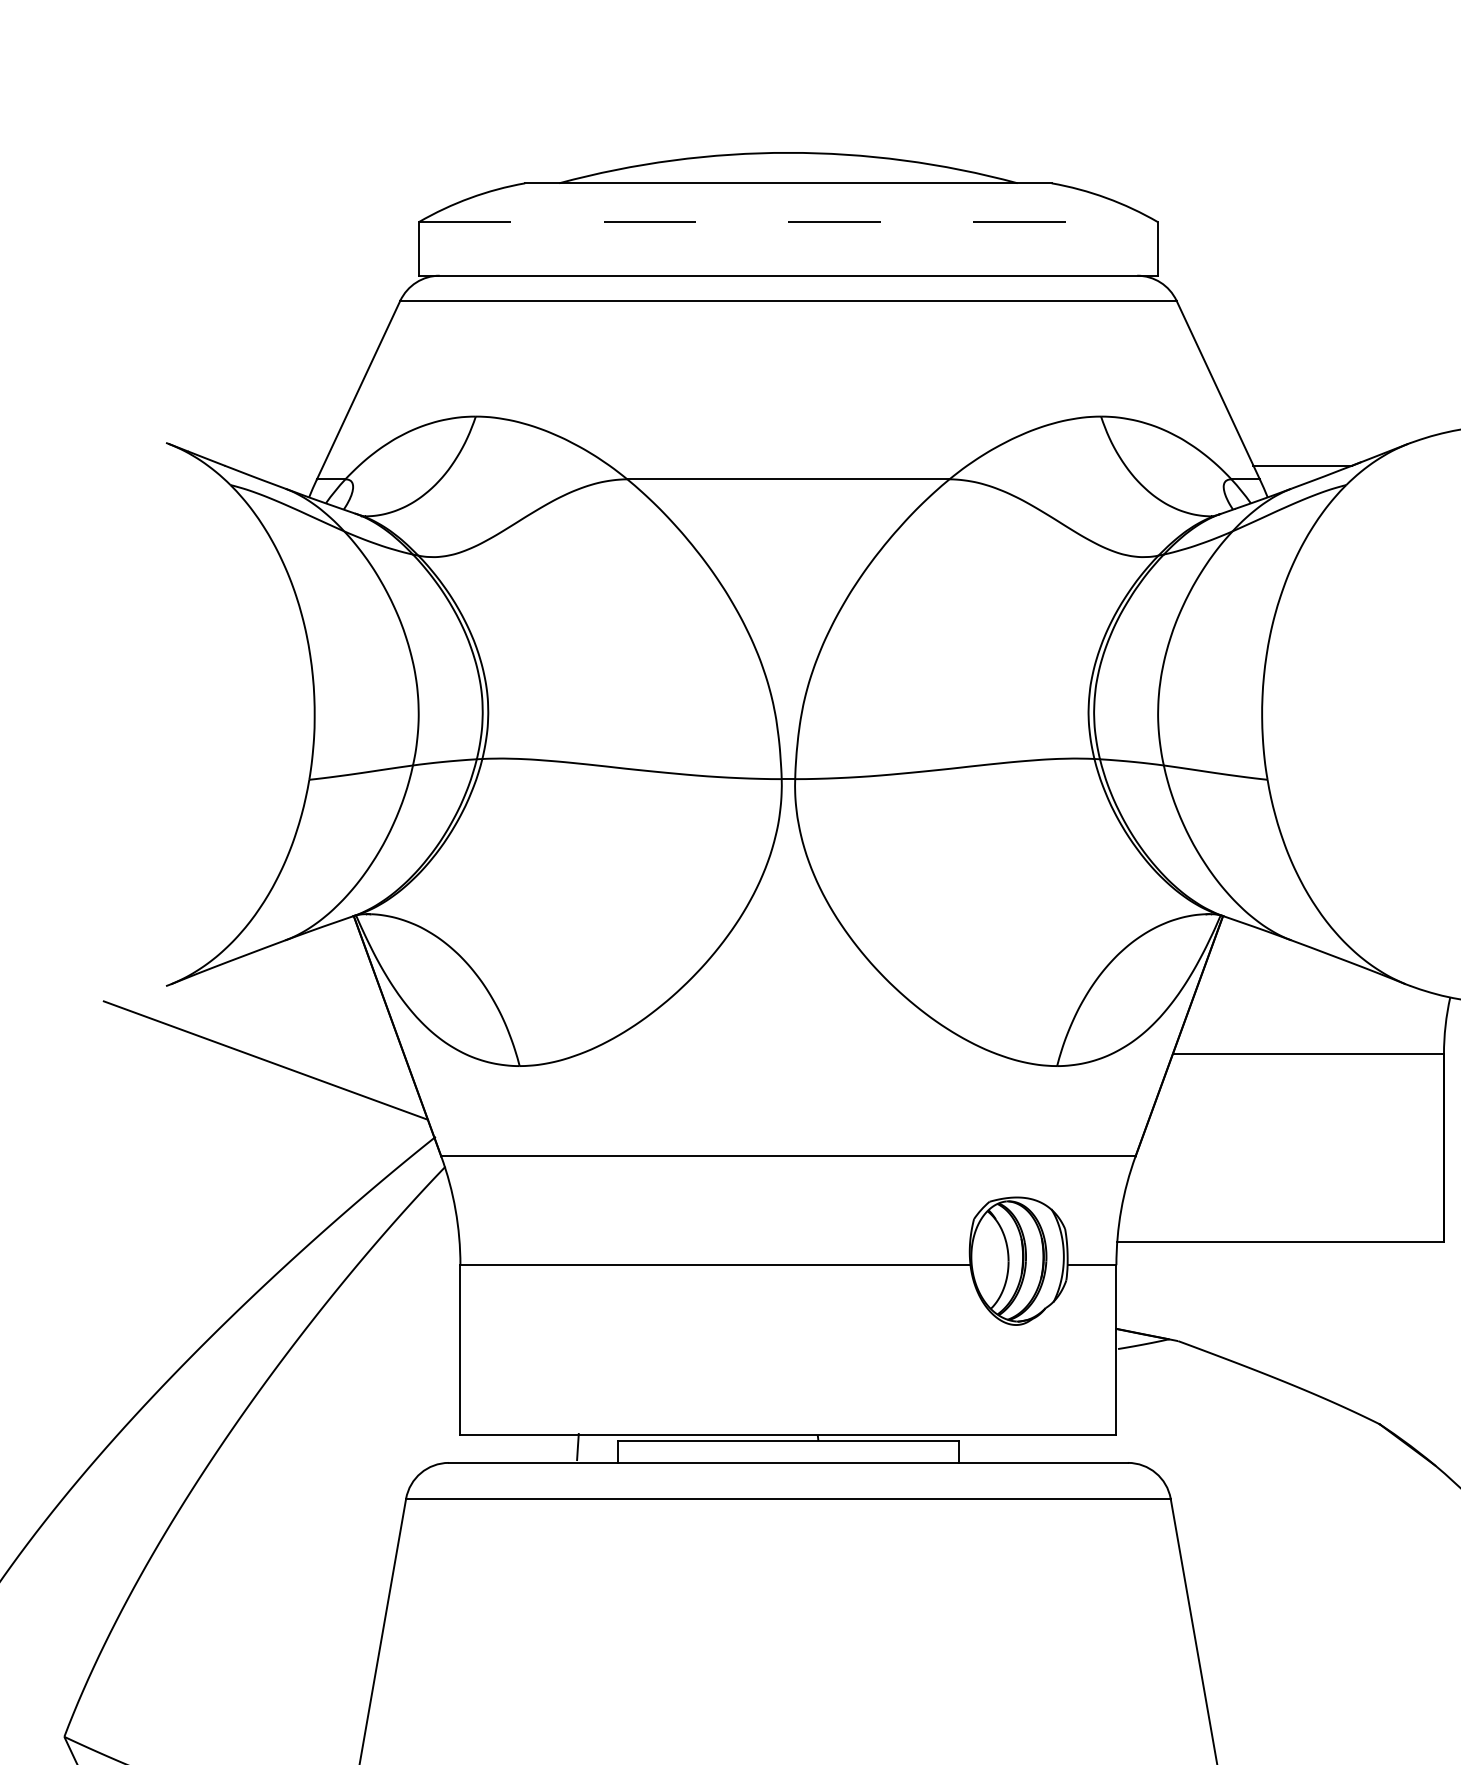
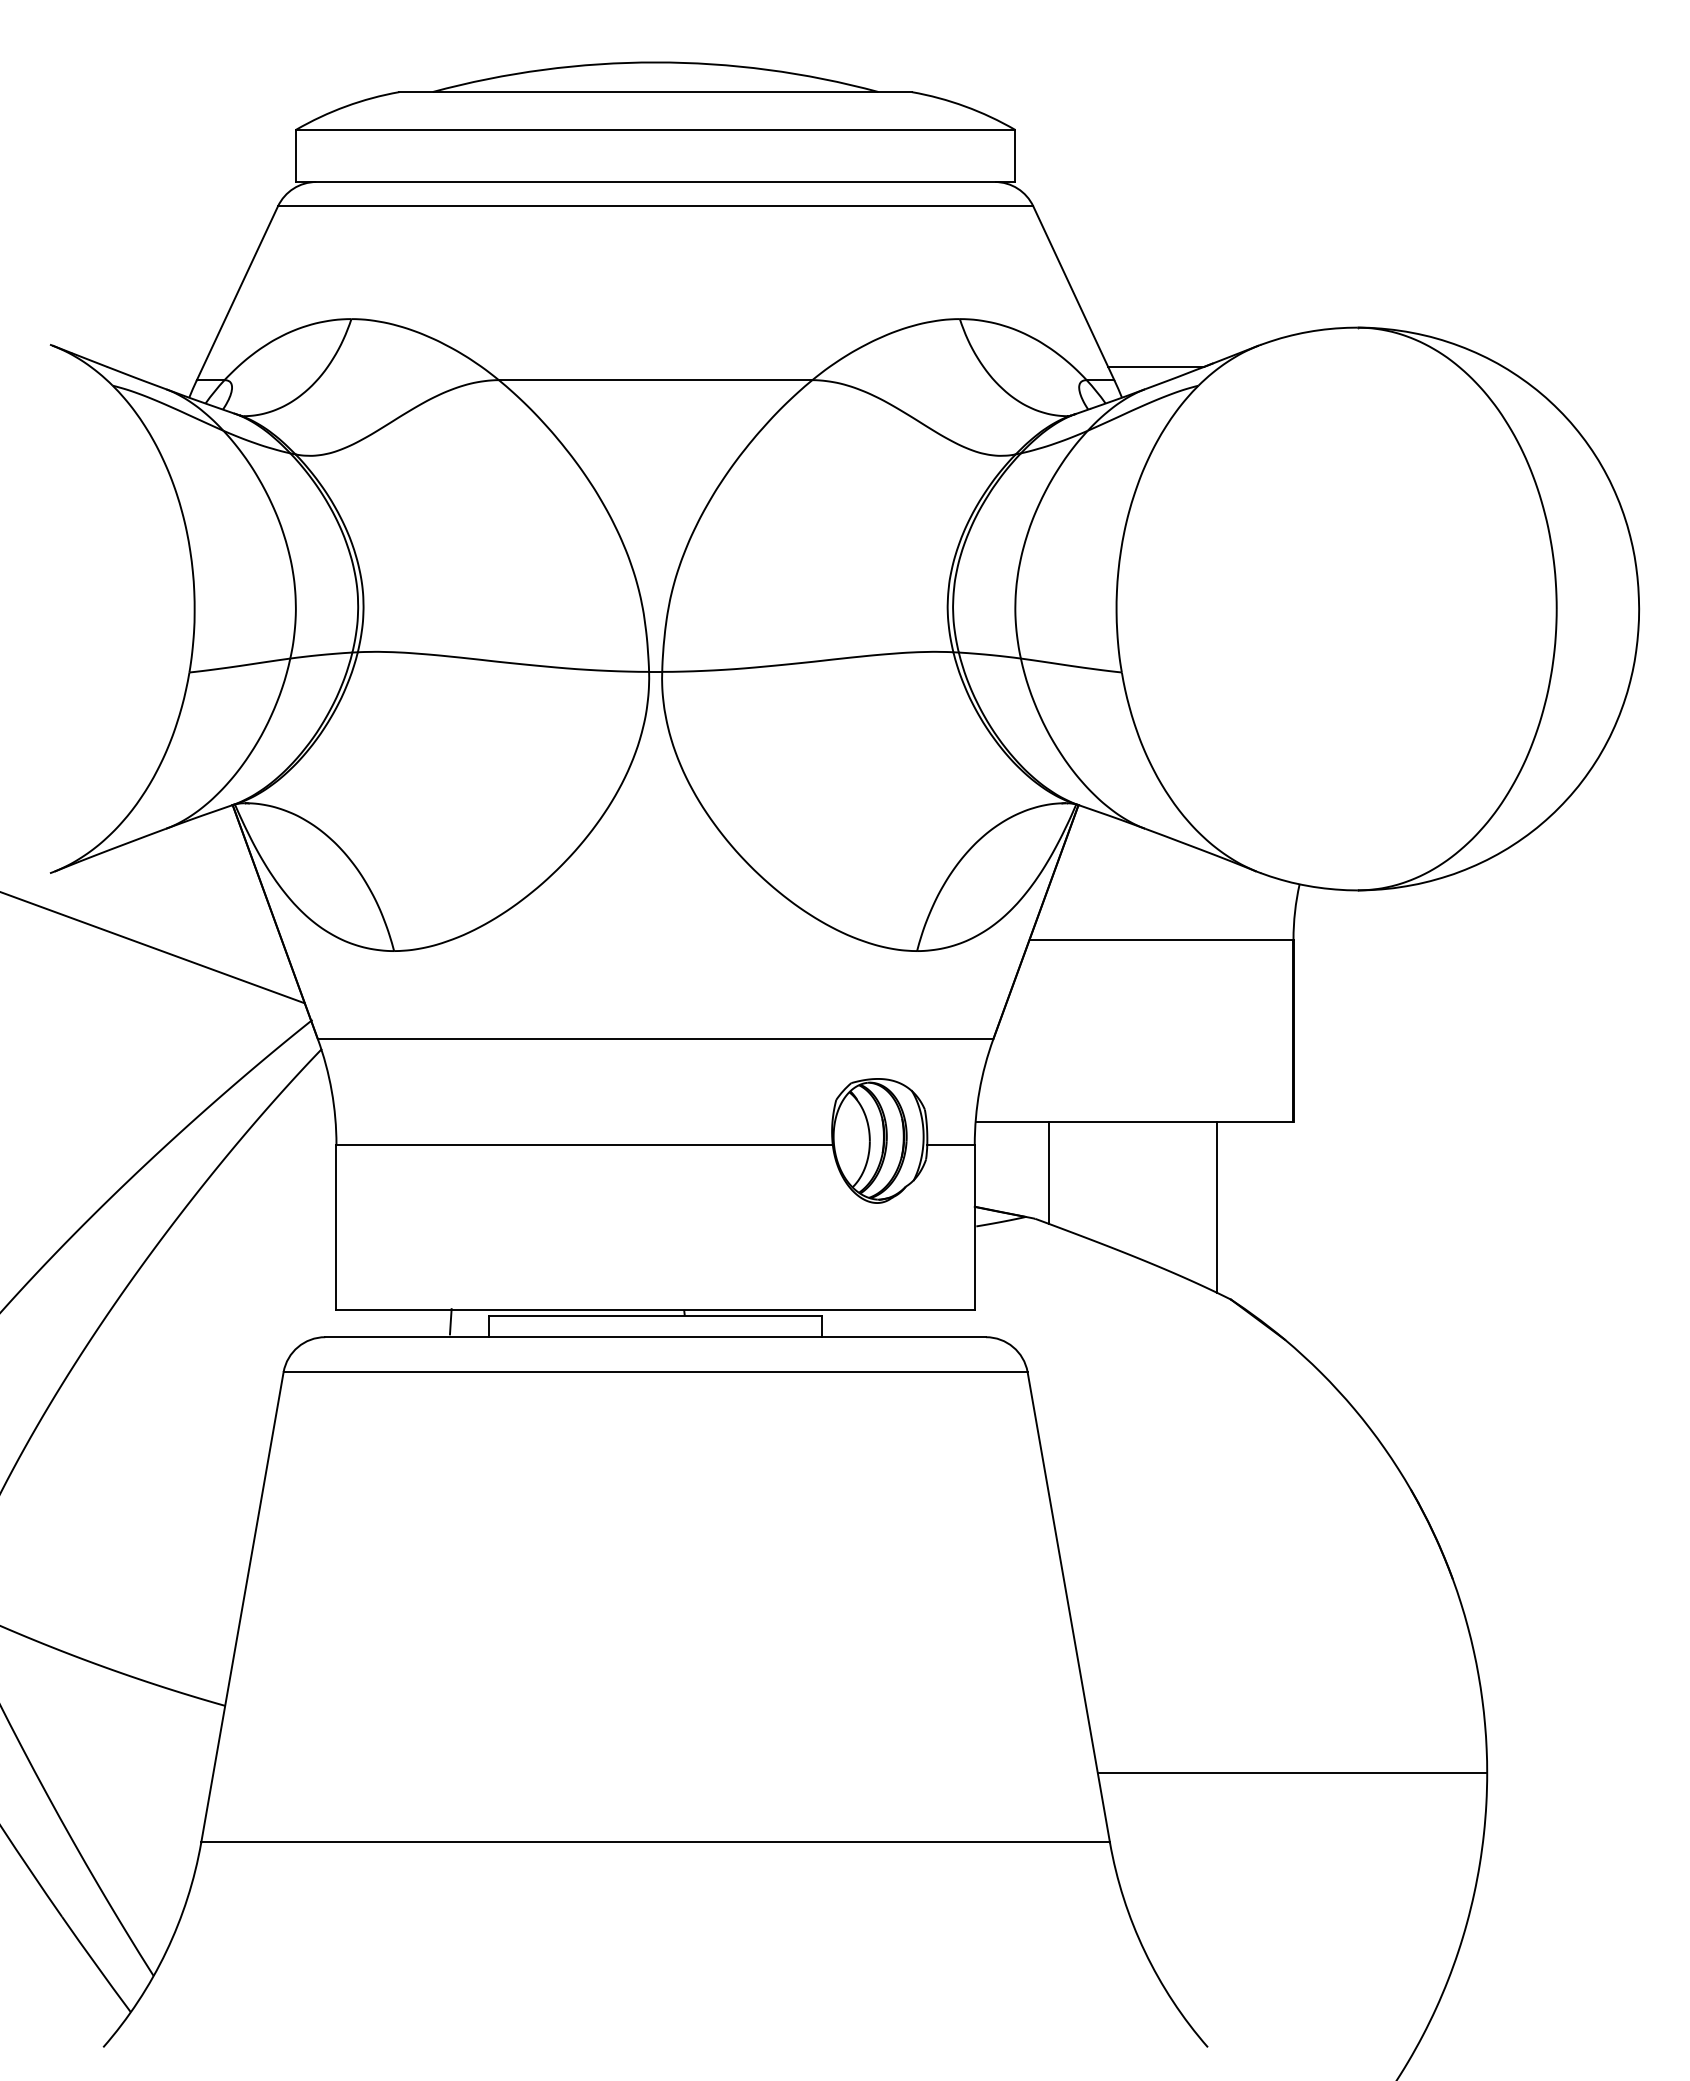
line: (788, 221) -> (655, 129), dashed -> solid
line: (1192, 1293) -> (1048, 1172), added
line: (1365, 1328) -> (1217, 1206), added

